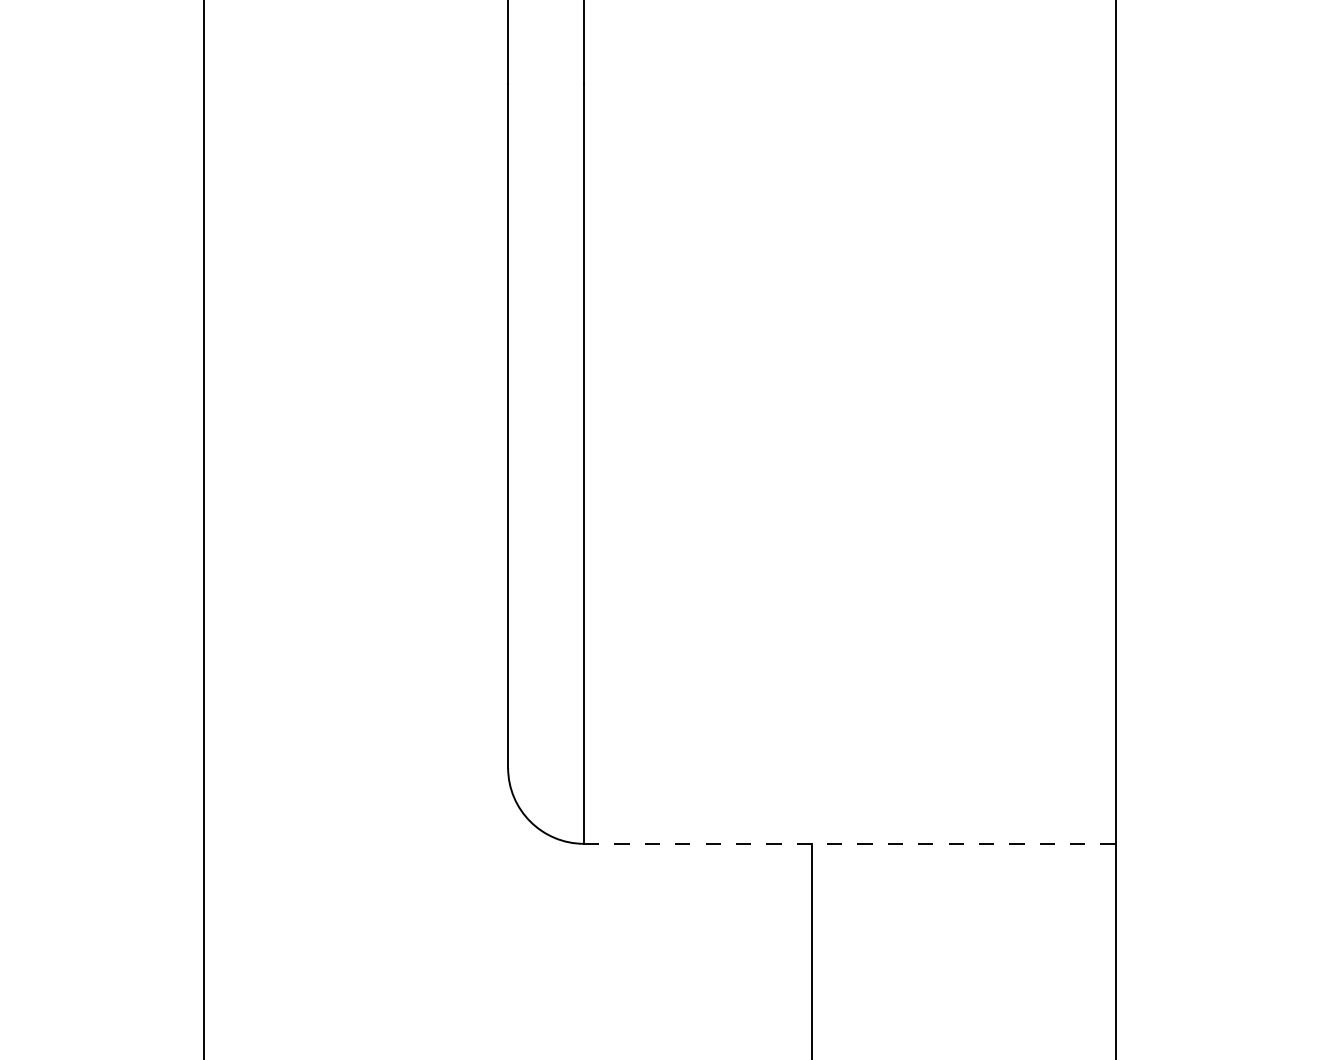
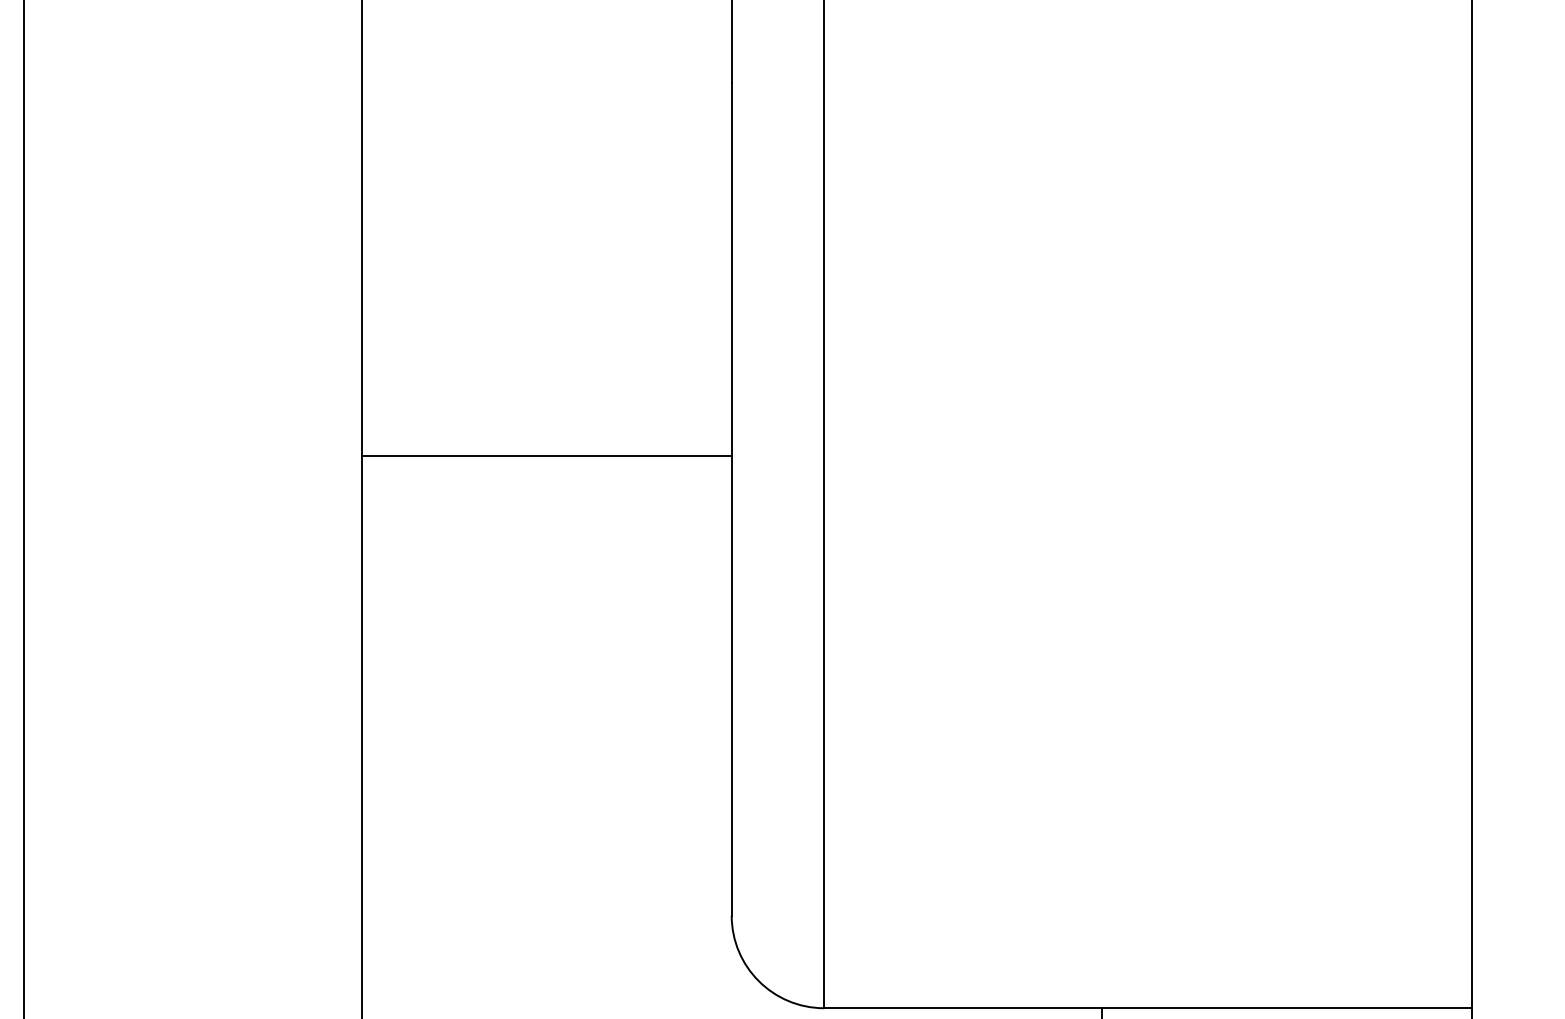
line: (356, 390) -> (547, 456), added
line: (849, 843) -> (1147, 1007), dashed -> solid

